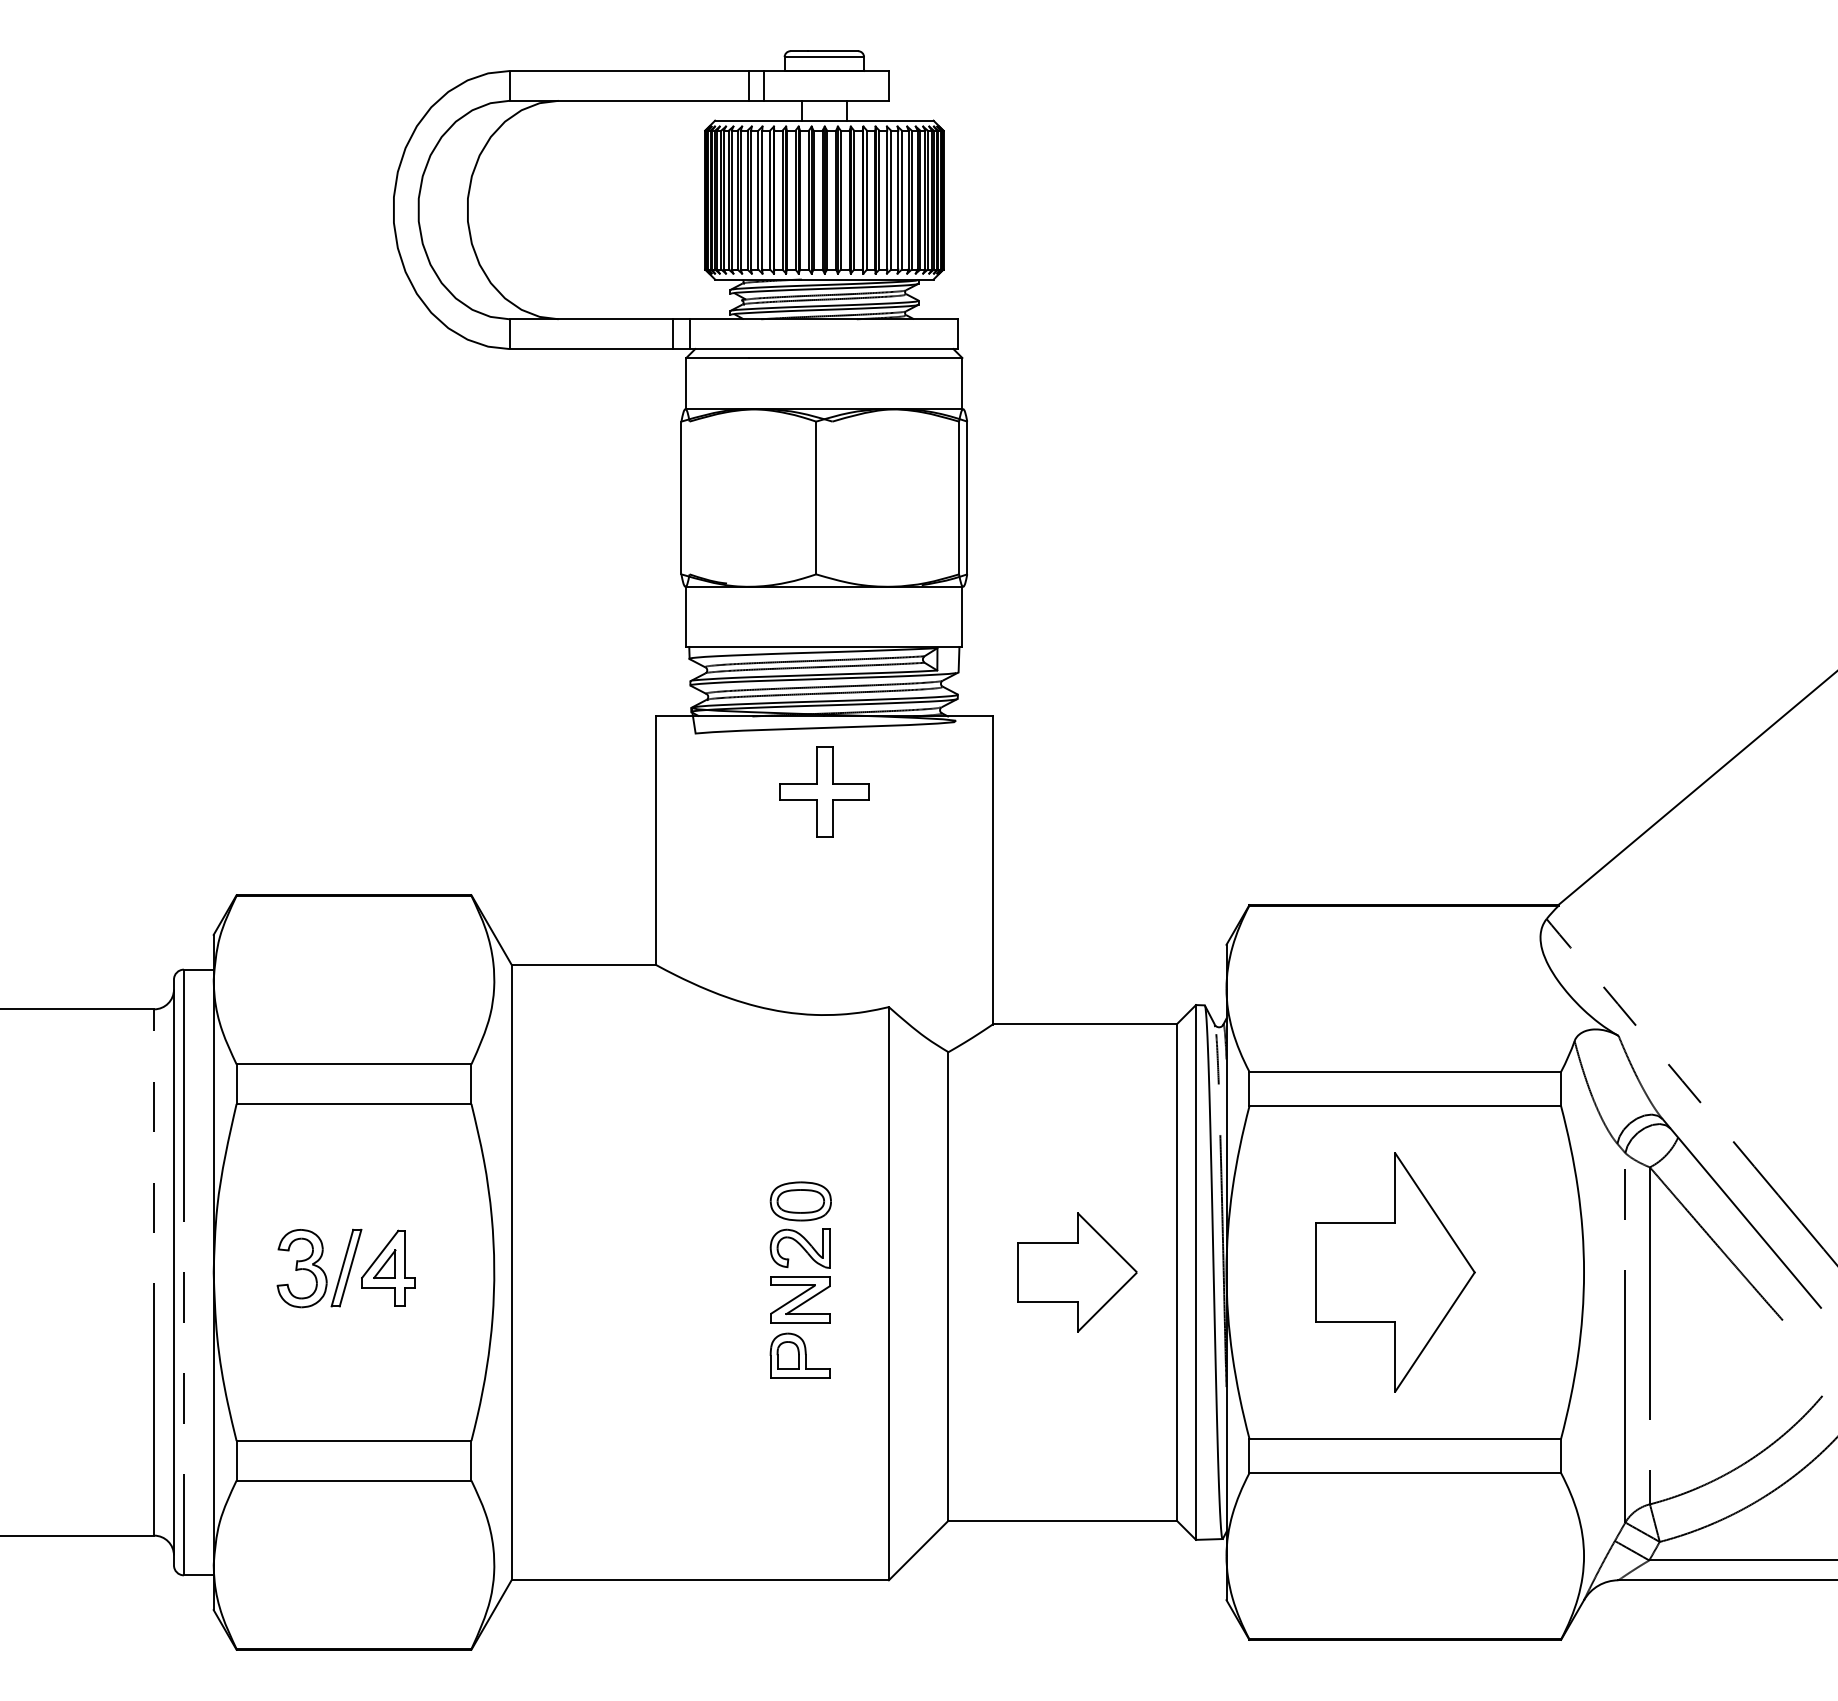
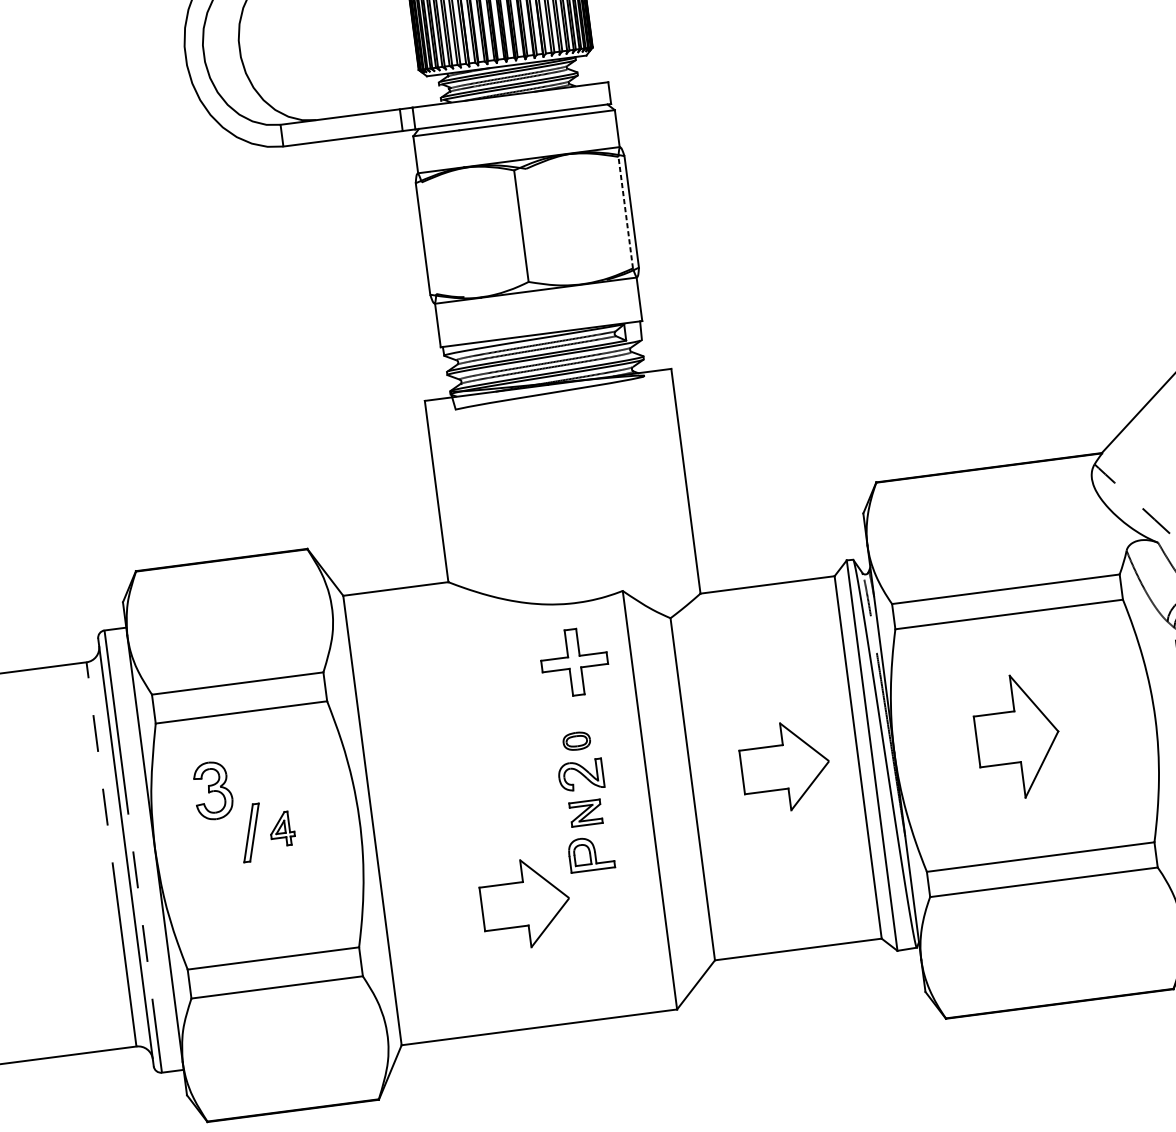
line: (959, 497) -> (625, 212), solid -> dashed
part: (824, 791) -> (574, 662), moved
part: (800, 1201) -> (576, 741), size x0.6
part: (388, 1267) -> (282, 828), size x0.6
part: (301, 1268) -> (212, 790), moved
part: (1395, 1272) -> (1017, 736), size x0.7
part: (800, 1299) -> (585, 812), size x0.7
part: (703, 1411) -> (525, 903), added

